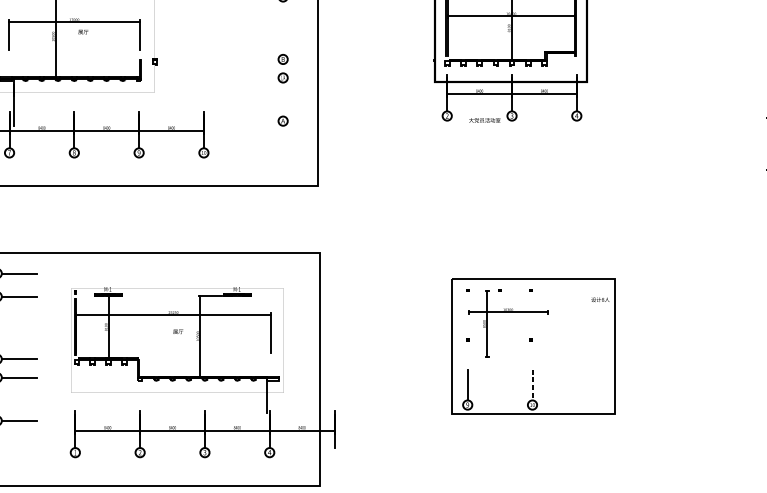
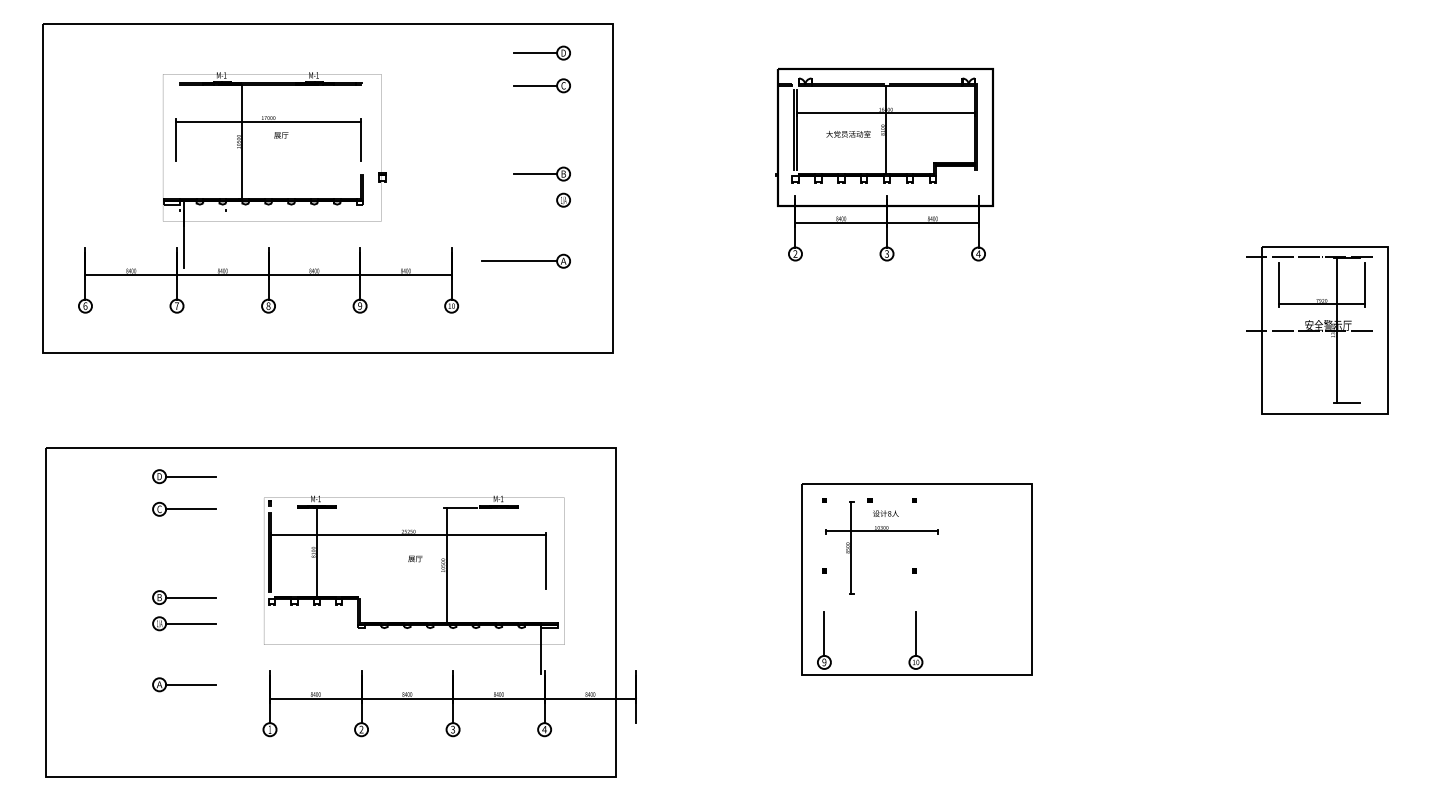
line: (263, 59) -> (535, 174), added
text: (484, 120) -> (848, 134), moved
line: (251, 121) -> (519, 261), added
text: (600, 299) -> (885, 513), moved
line: (532, 385) -> (915, 634), dashed -> solid

